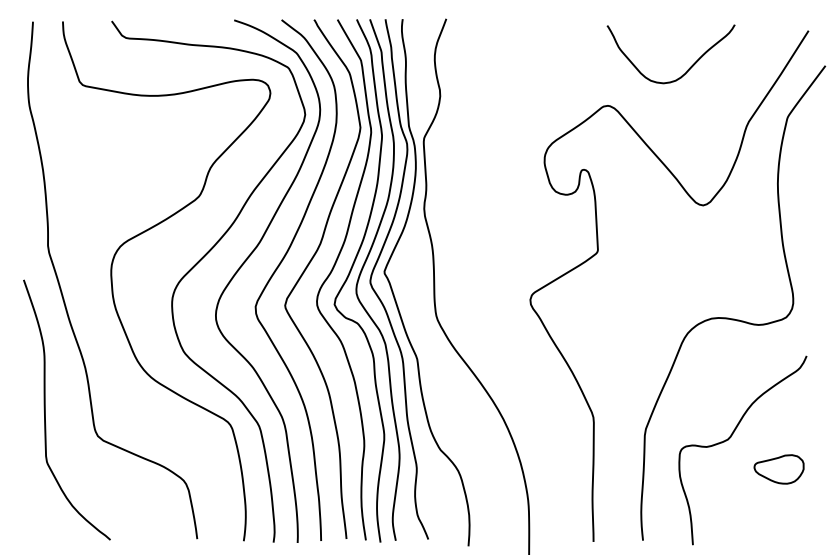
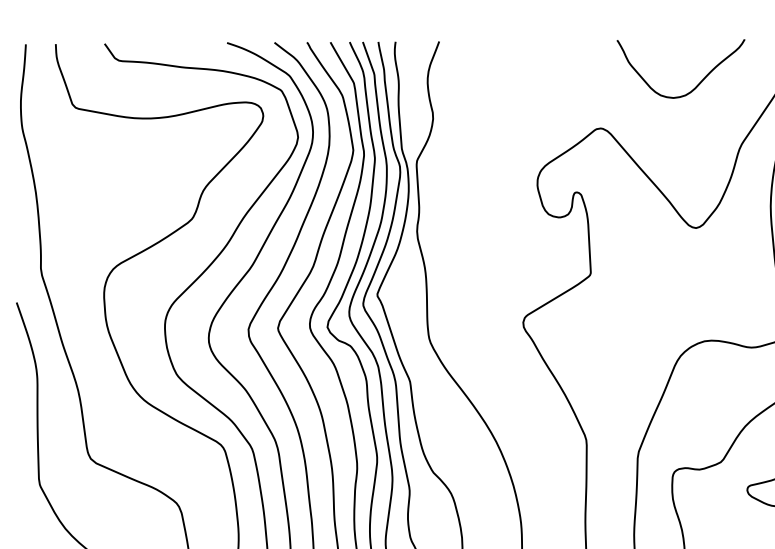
curve: (687, 69) -> (697, 84), moved

